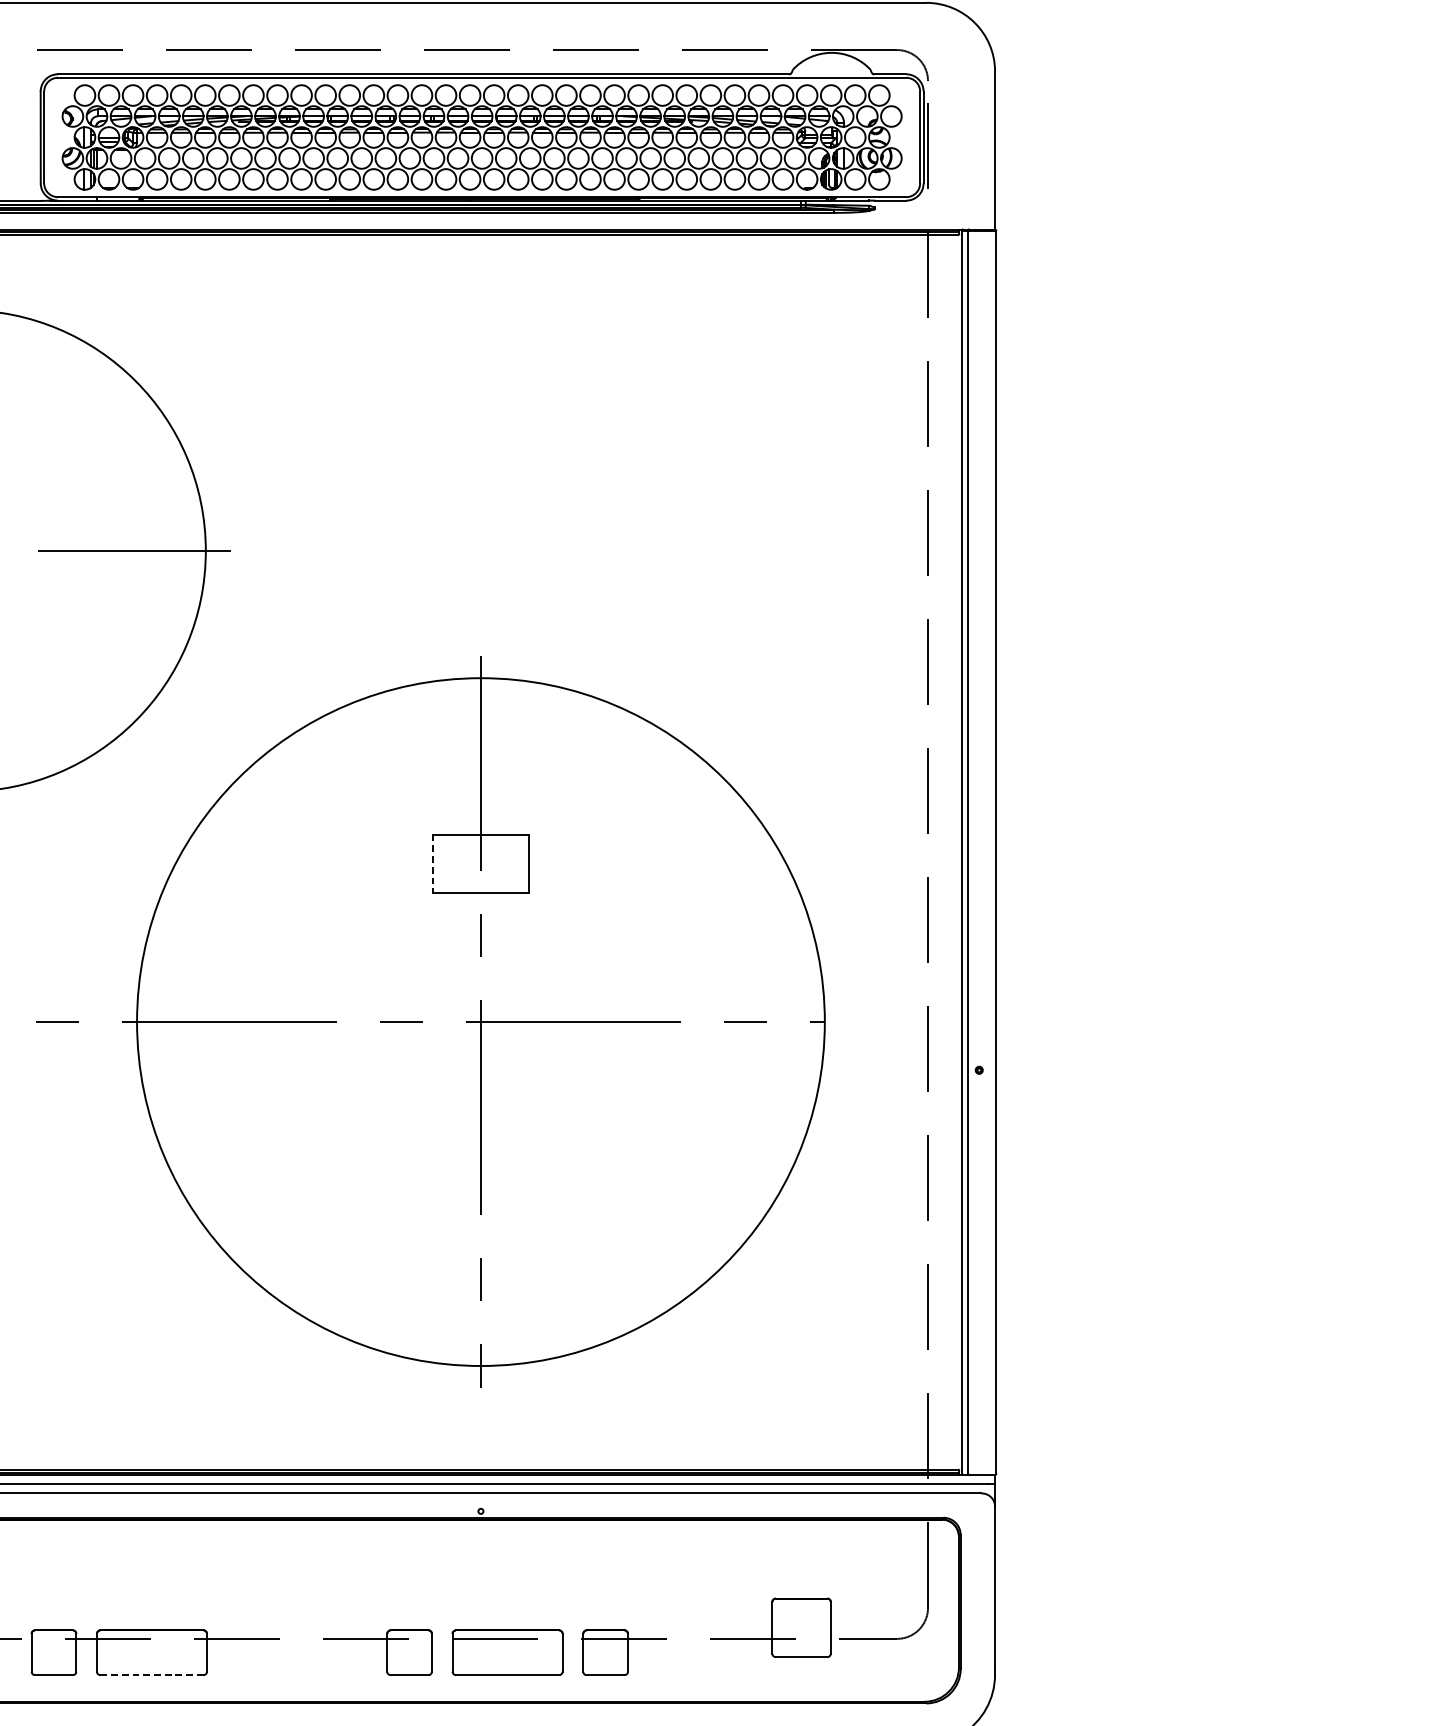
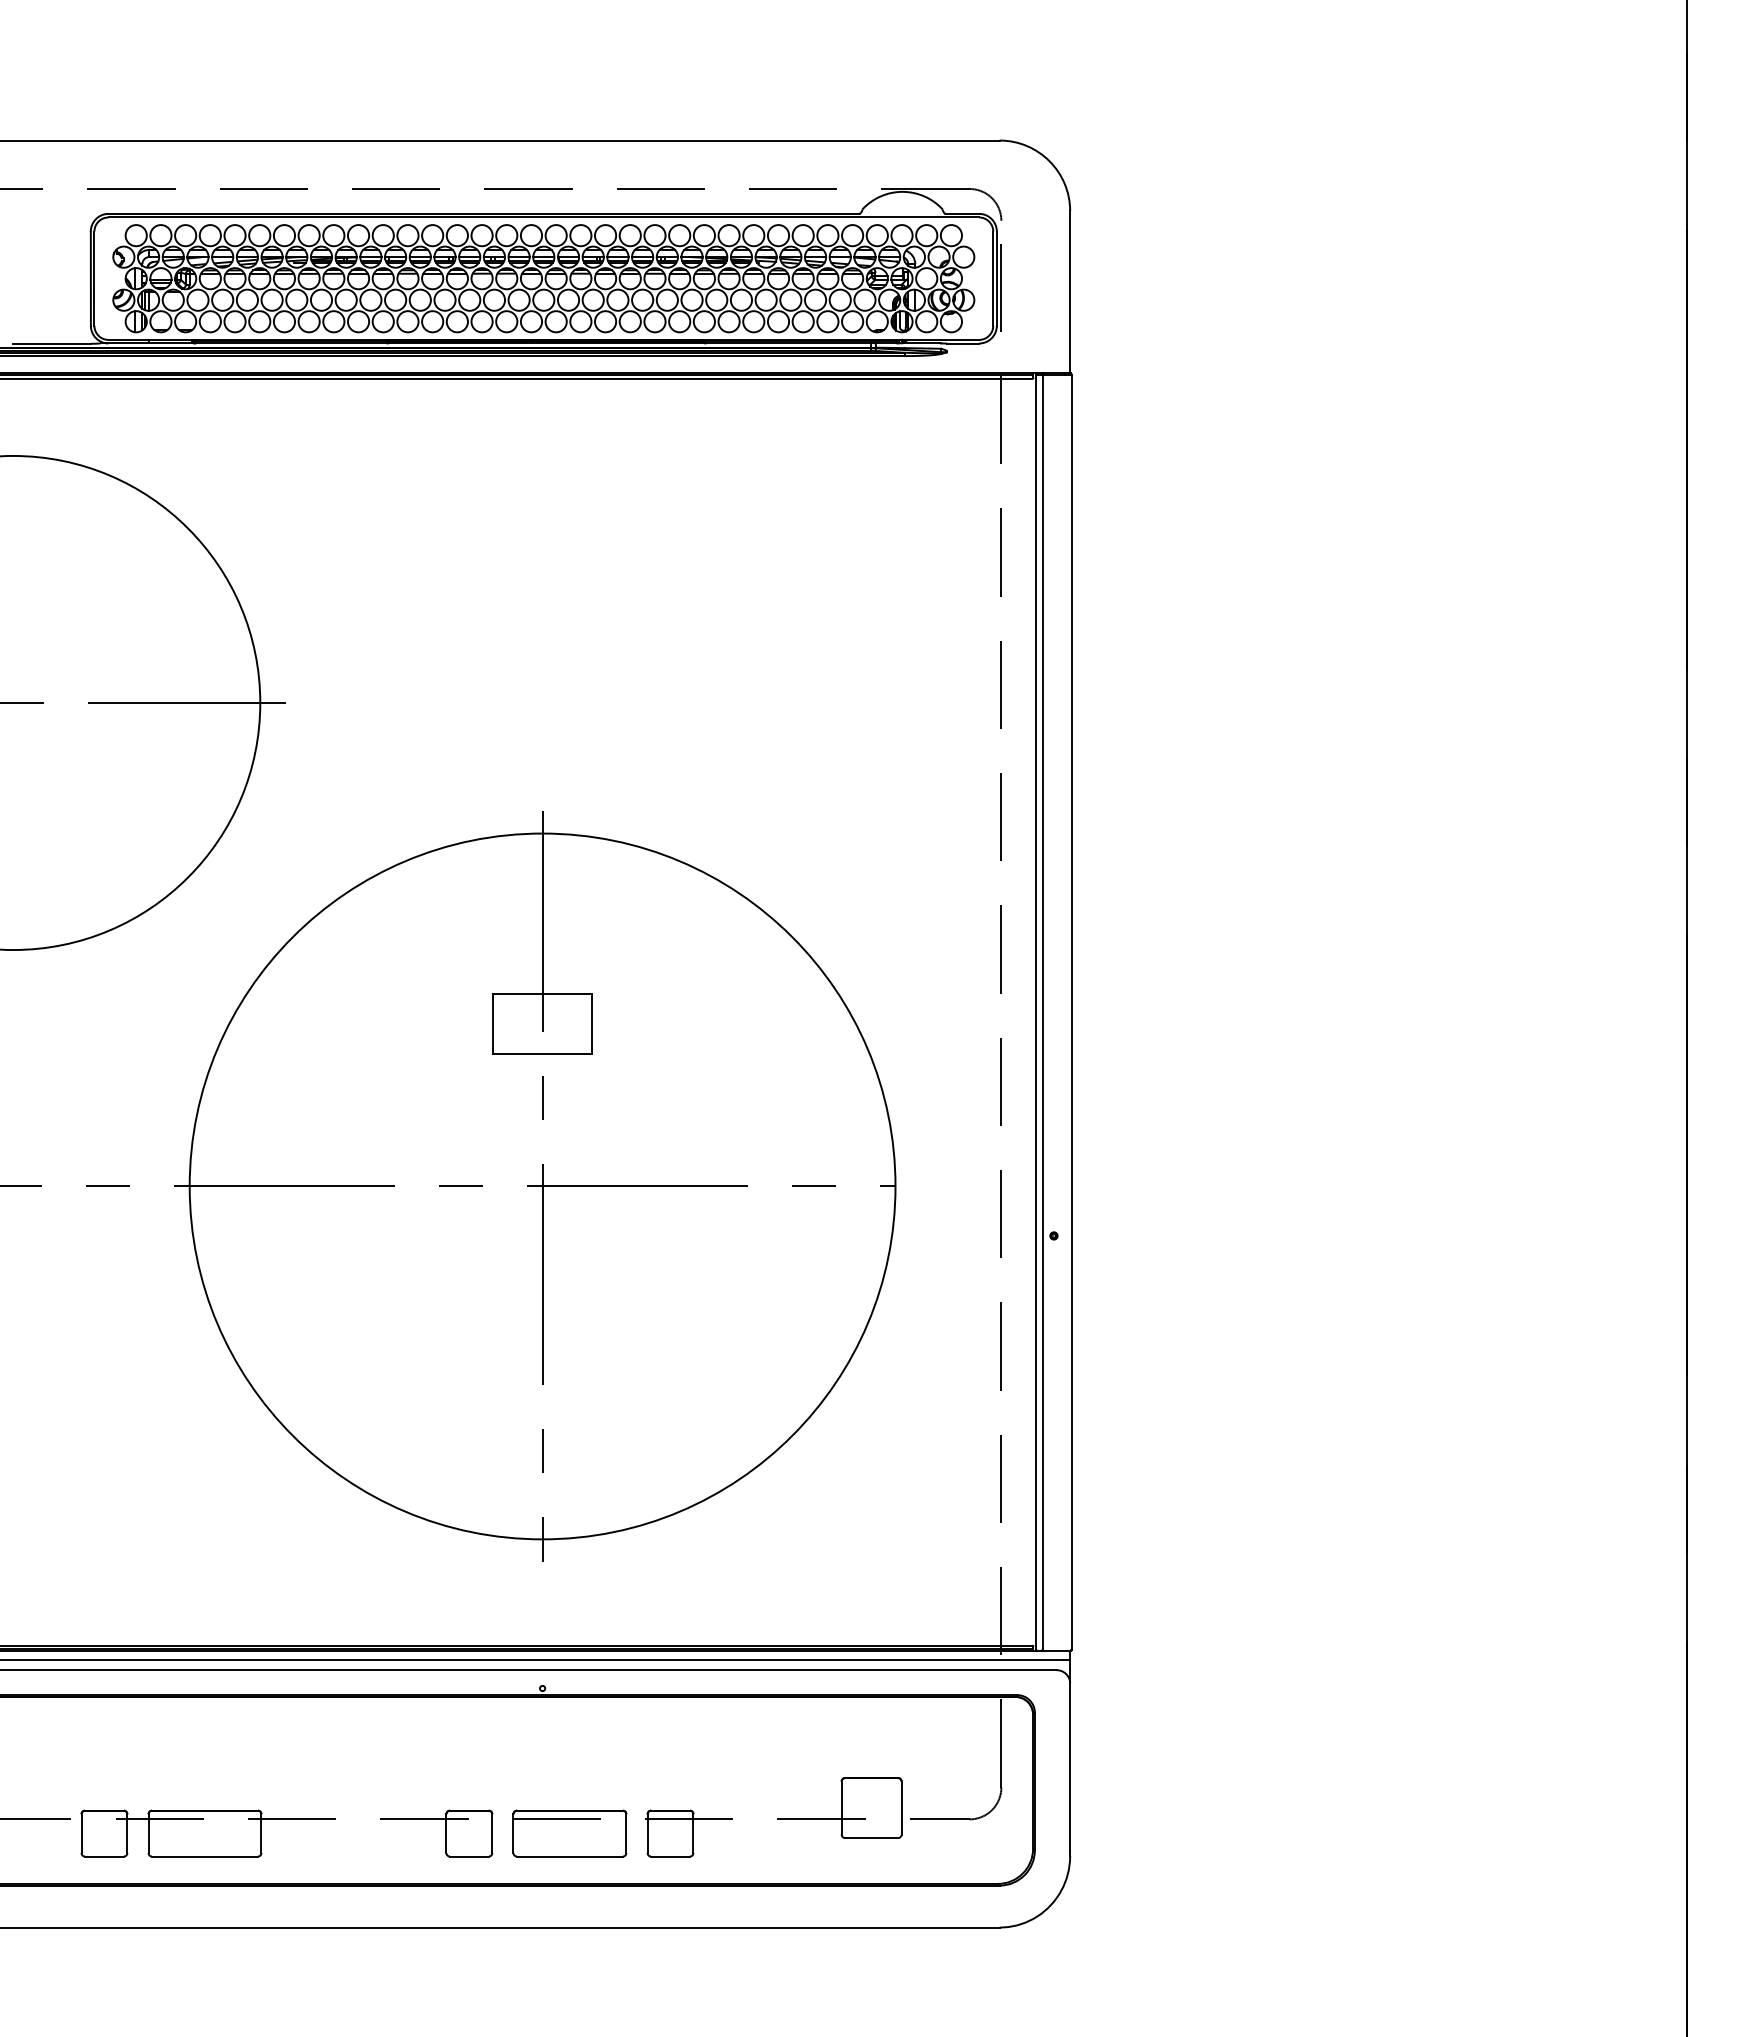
line: (433, 864) -> (493, 1024), dashed -> solid
line: (152, 1675) -> (205, 1856), dashed -> solid

